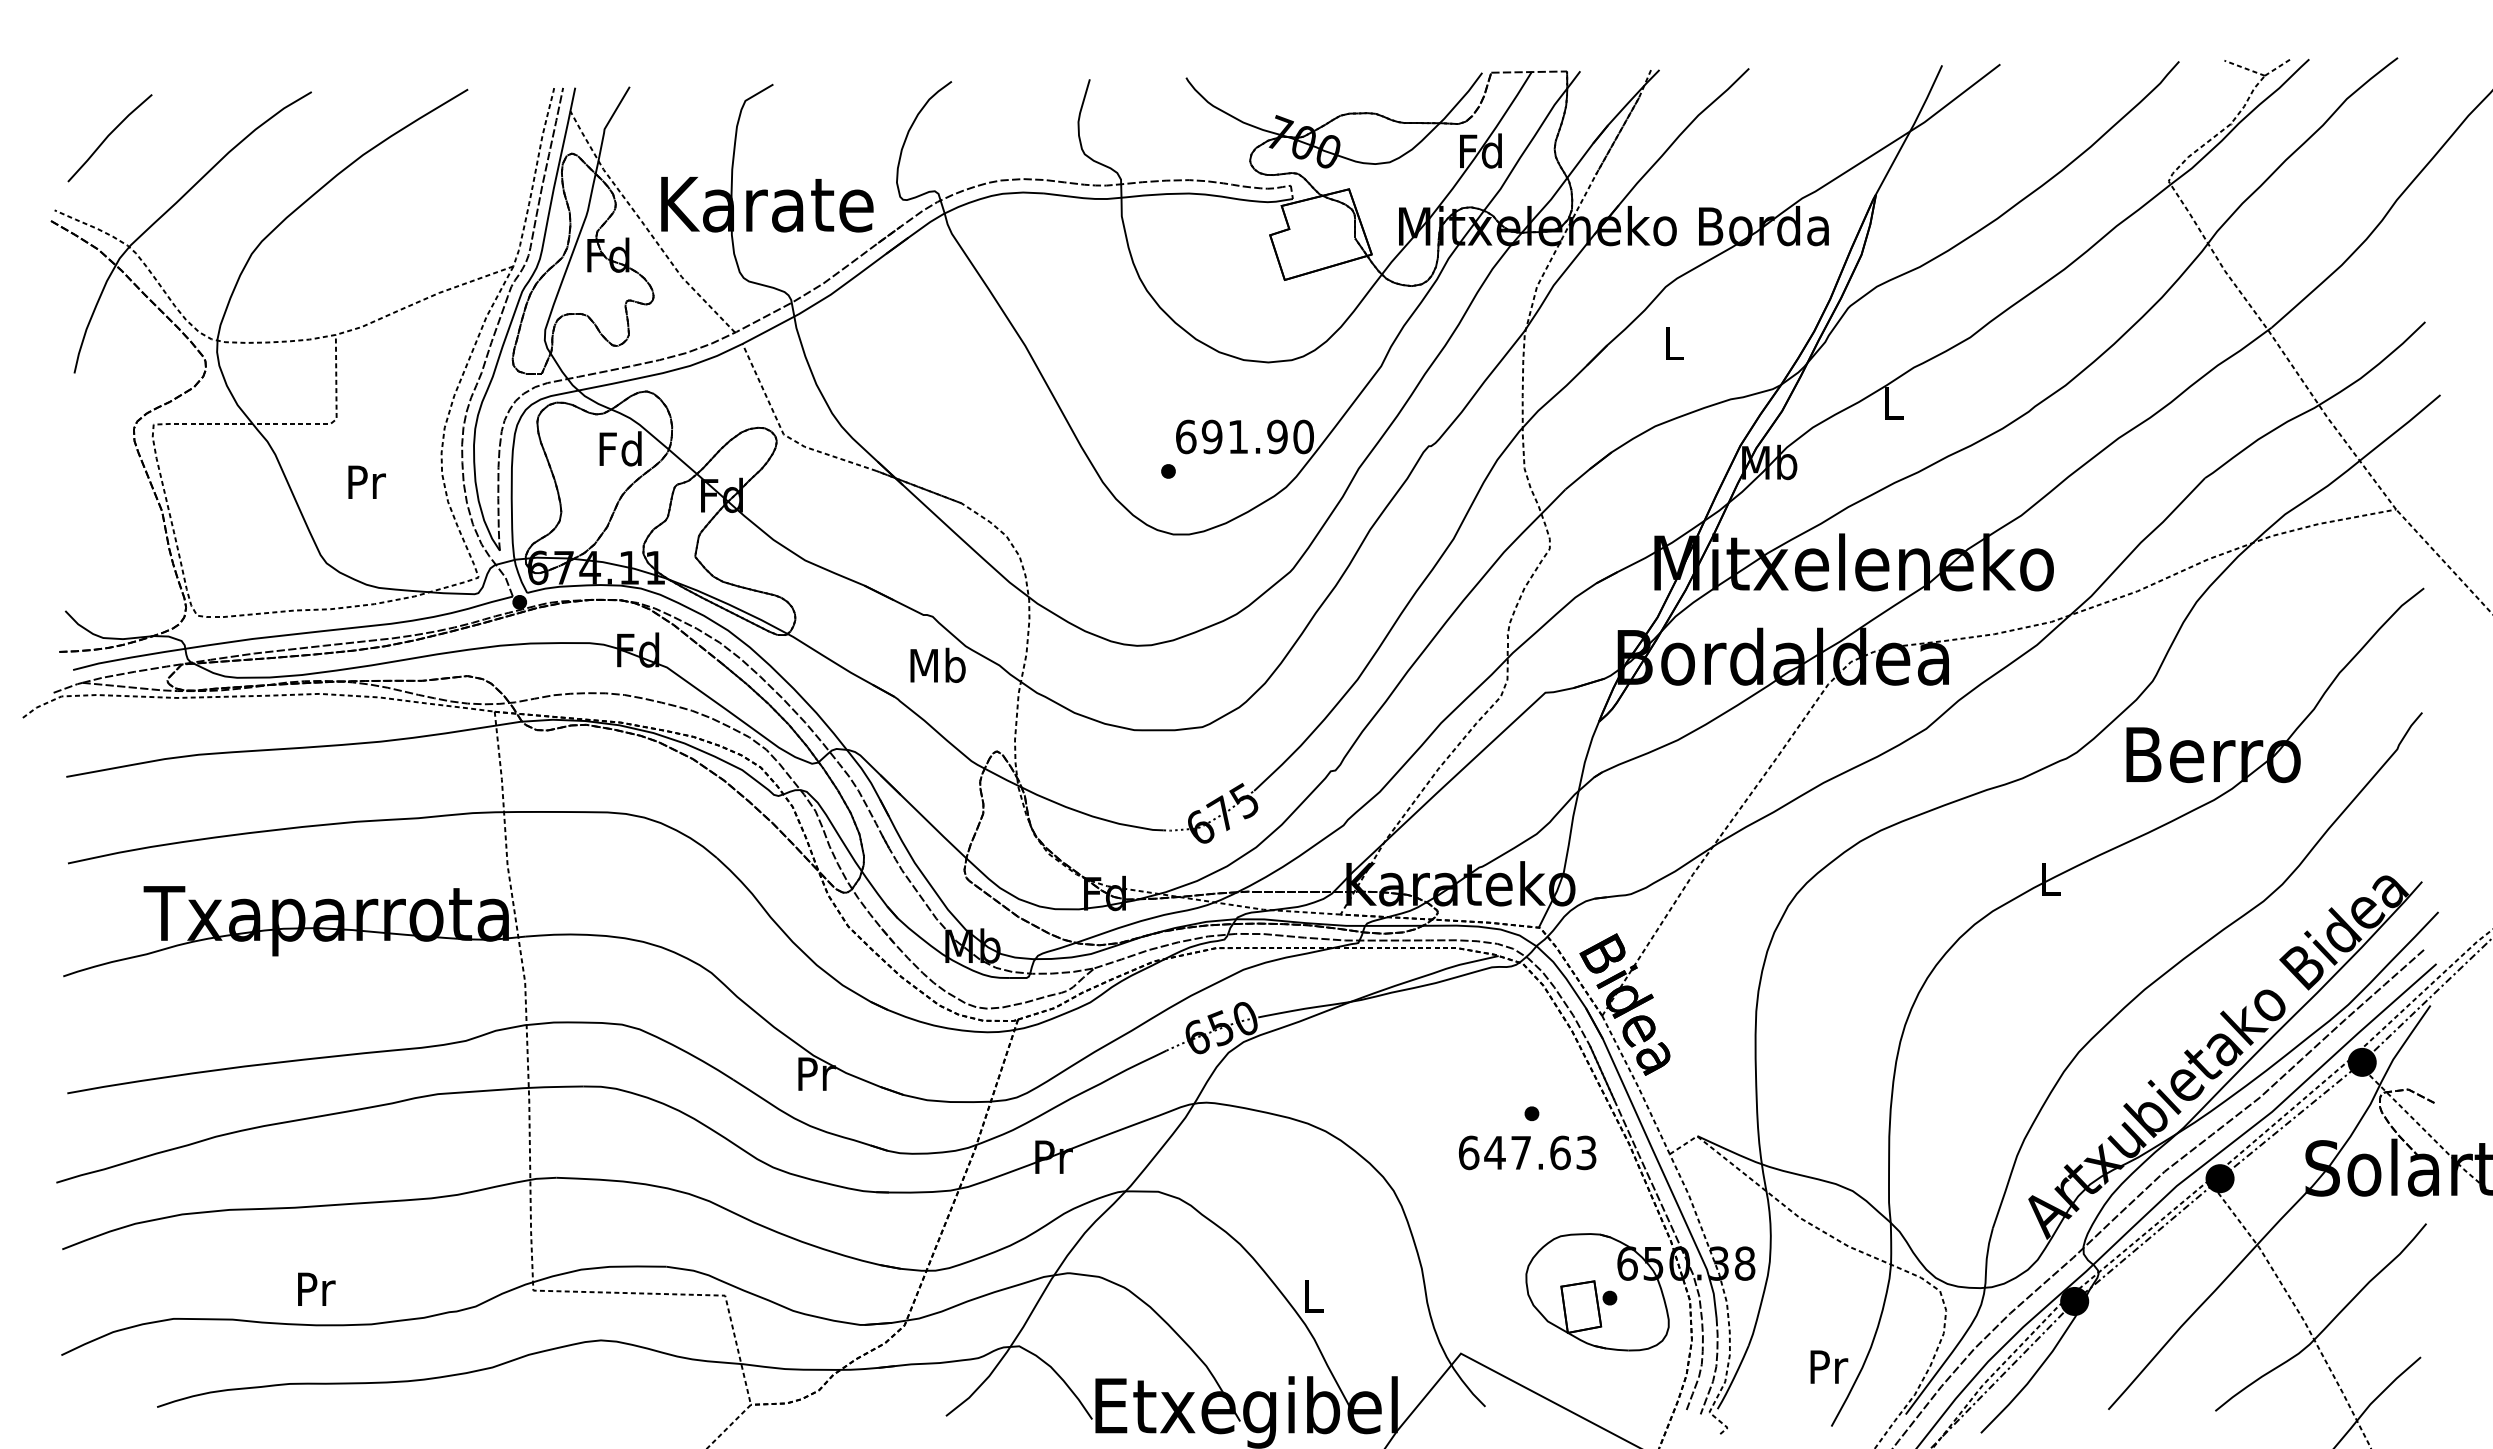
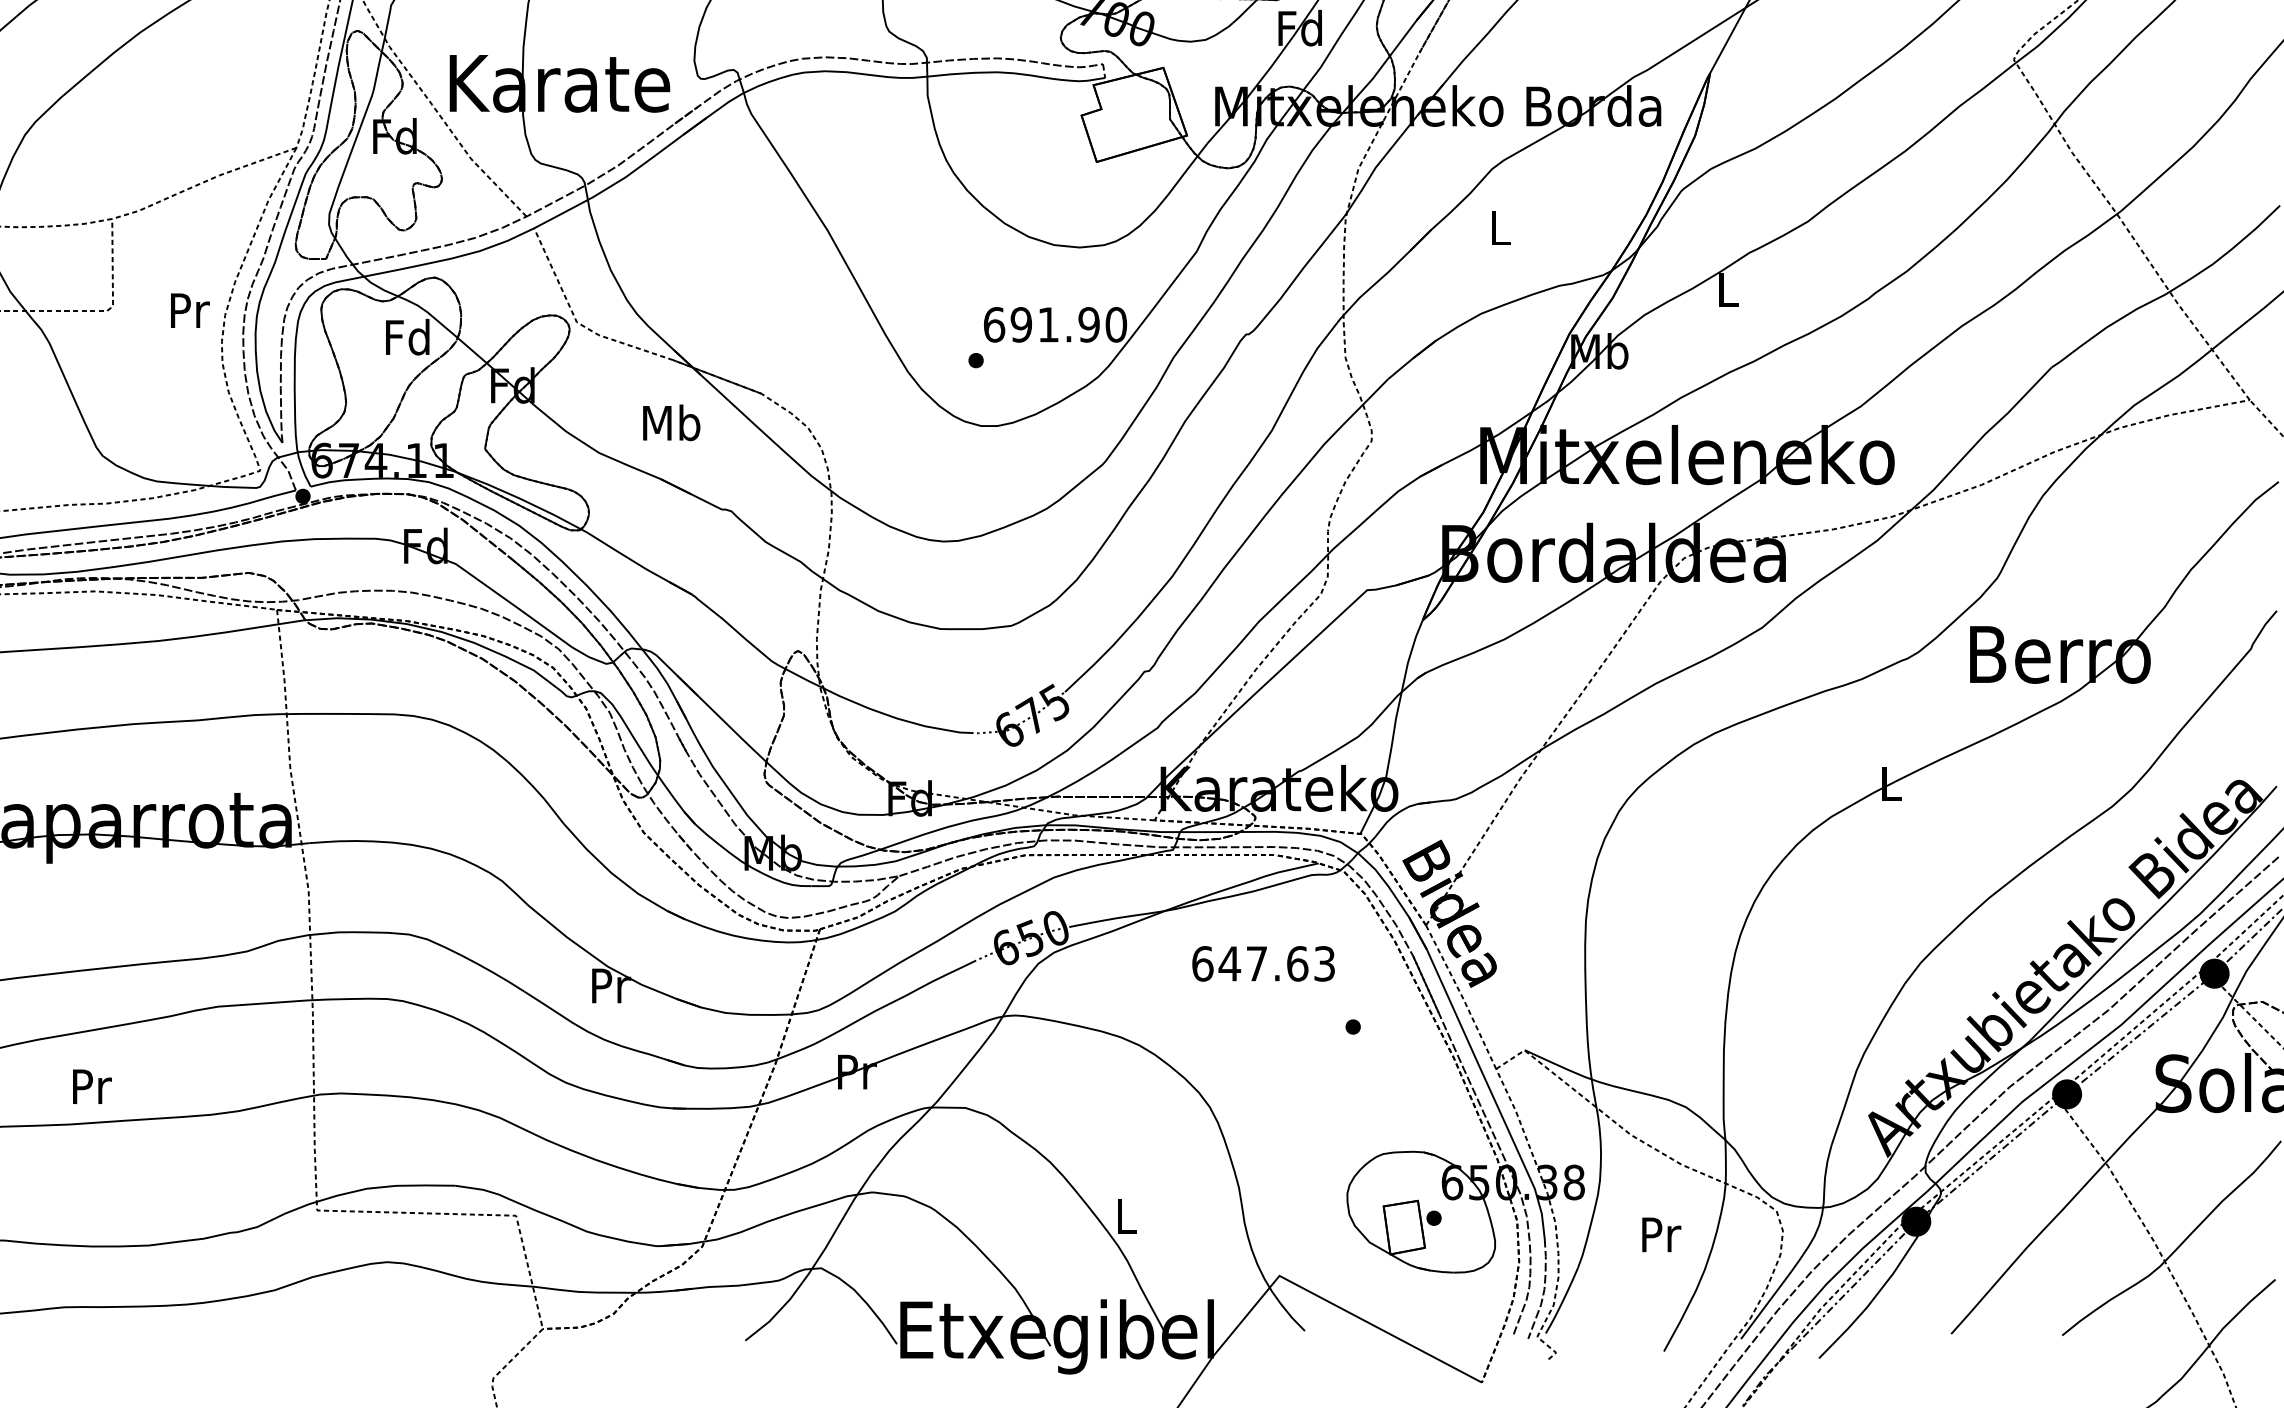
text: (366, 481) -> (189, 309), moved
text: (937, 664) -> (671, 421), moved
text: (1527, 1152) -> (1263, 963), moved
text: (316, 1288) -> (92, 1085), moved
text: (1829, 1366) -> (1661, 1234), moved

